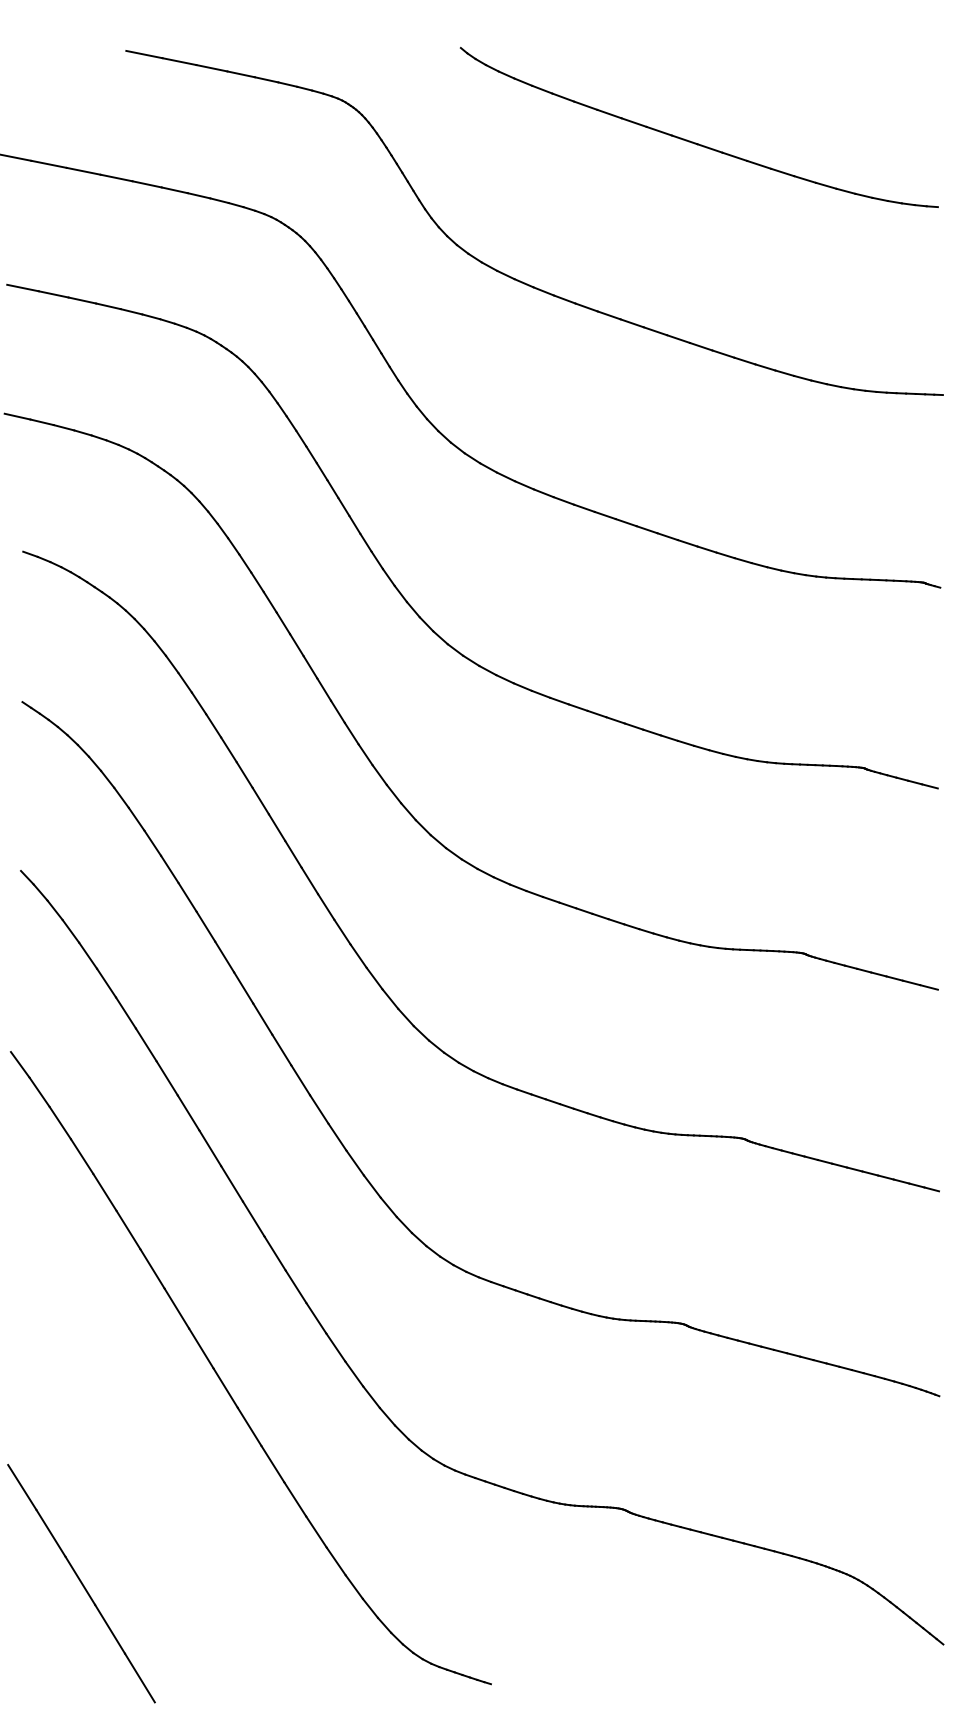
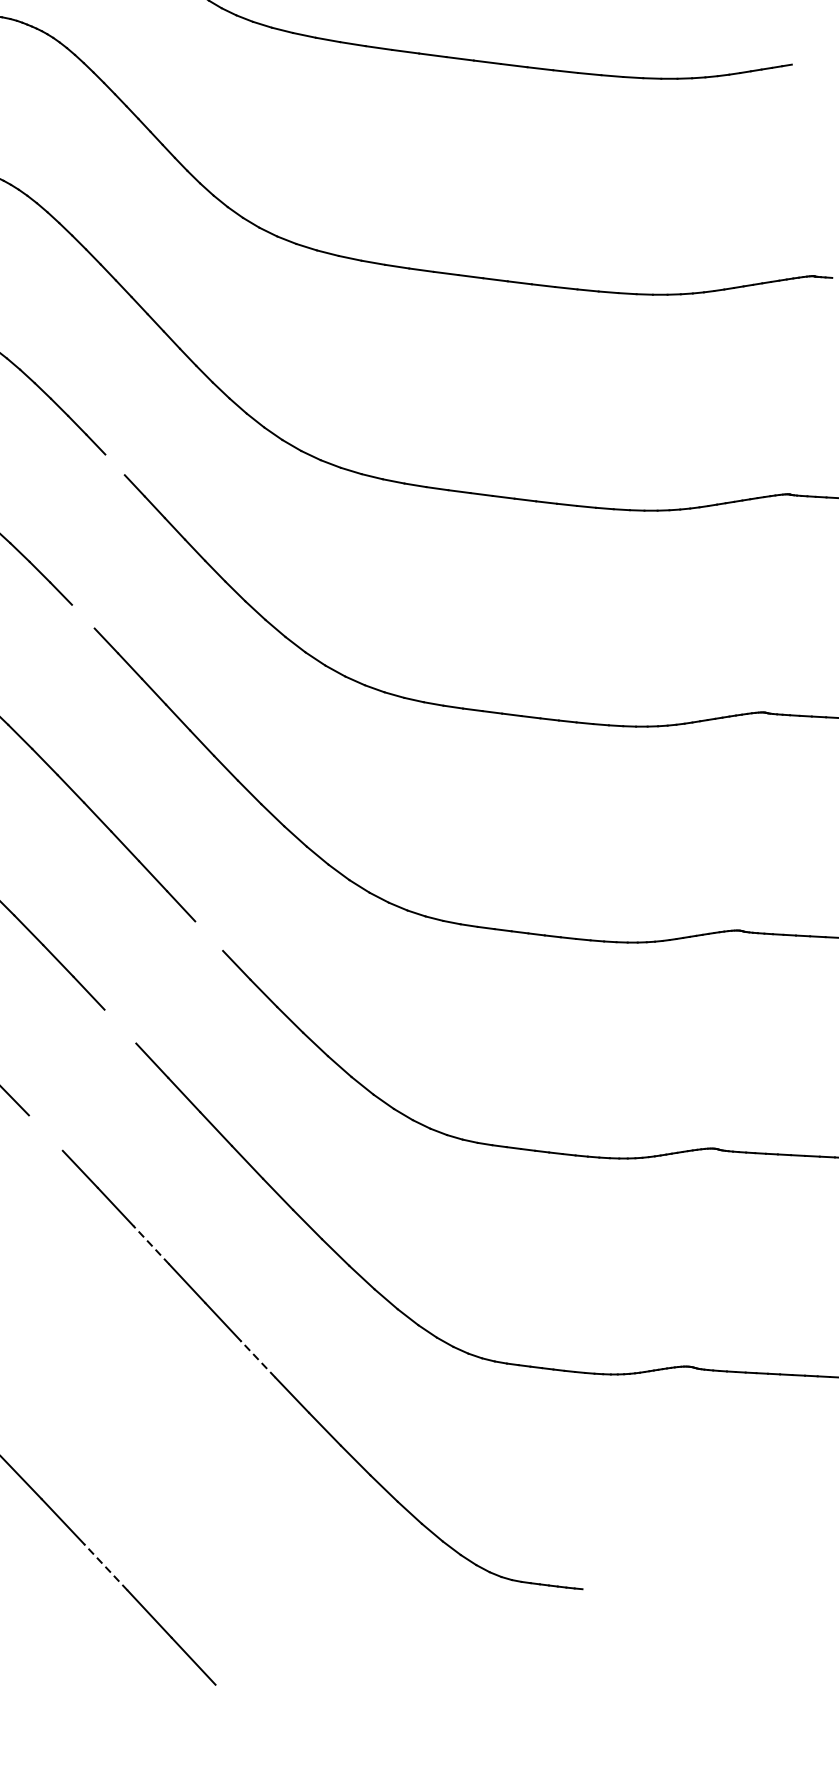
line: (283, 623) -> (115, 464), removed
line: (228, 749) -> (82, 616), removed
line: (281, 1049) -> (208, 935), removed
line: (188, 1112) -> (120, 1026), removed
line: (104, 1191) -> (45, 1132), removed
line: (176, 1308) -> (150, 1245), solid -> dashed
line: (249, 1426) -> (258, 1359), solid -> dashed
line: (80, 1580) -> (106, 1566), solid -> dashed

